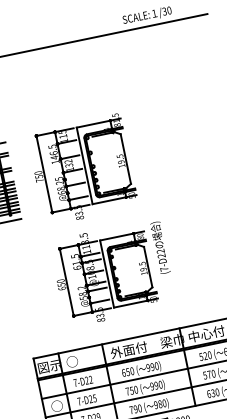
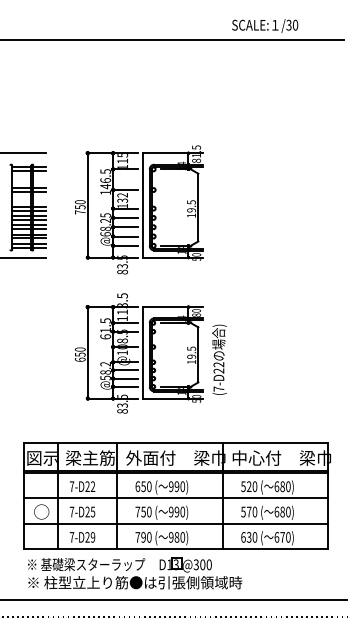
line: (73, 177) -> (125, 217), added
line: (76, 191) -> (125, 236), added
text: (160, 247) -> (219, 359), moved
line: (98, 295) -> (125, 378), added
text: (84, 358) -> (90, 457), ○ -> 梁主筋

